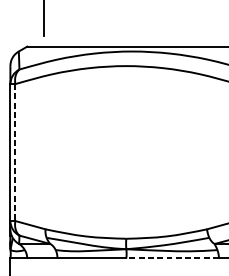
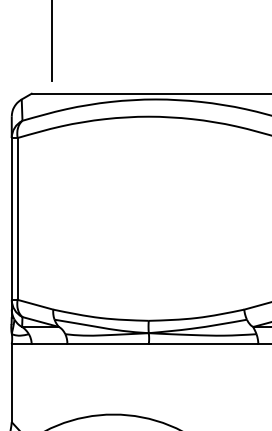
line: (15, 152) -> (17, 218), dashed -> solid
line: (172, 258) -> (203, 344), dashed -> solid

